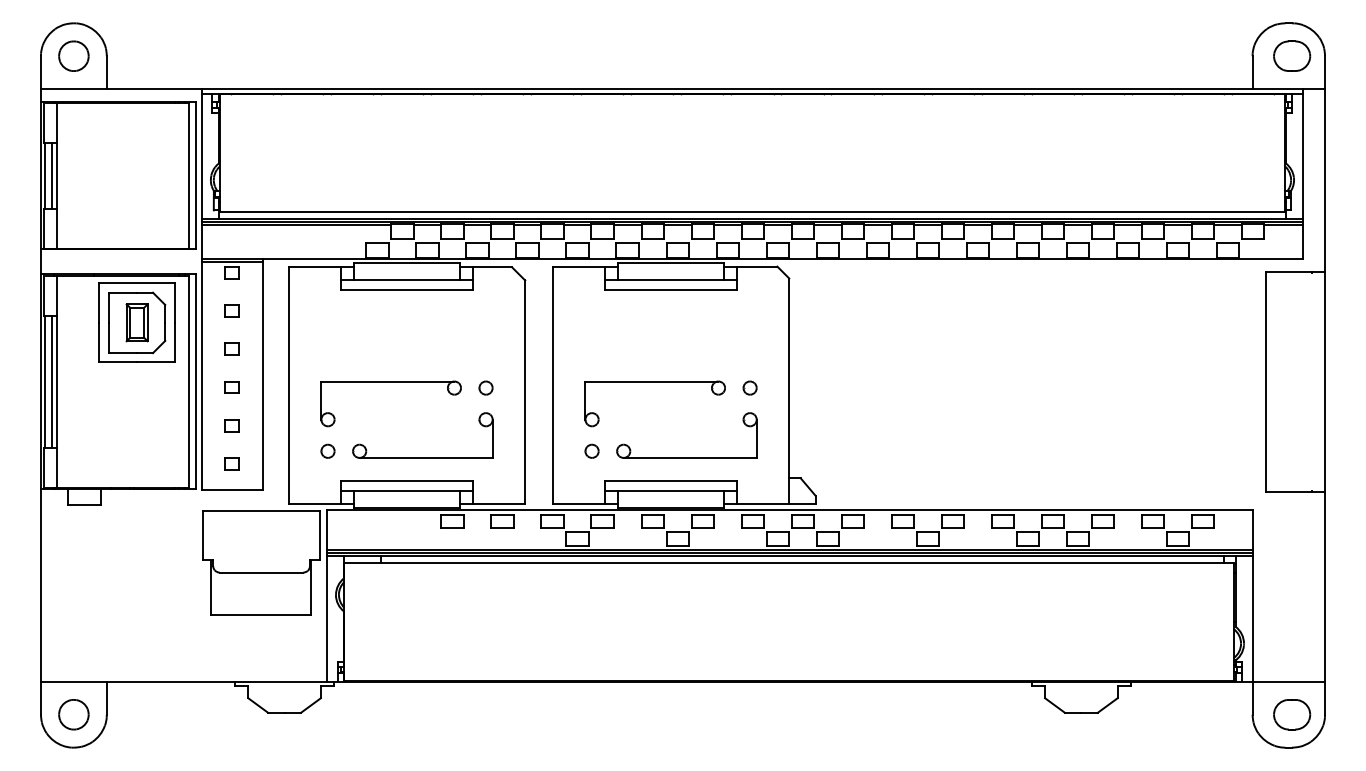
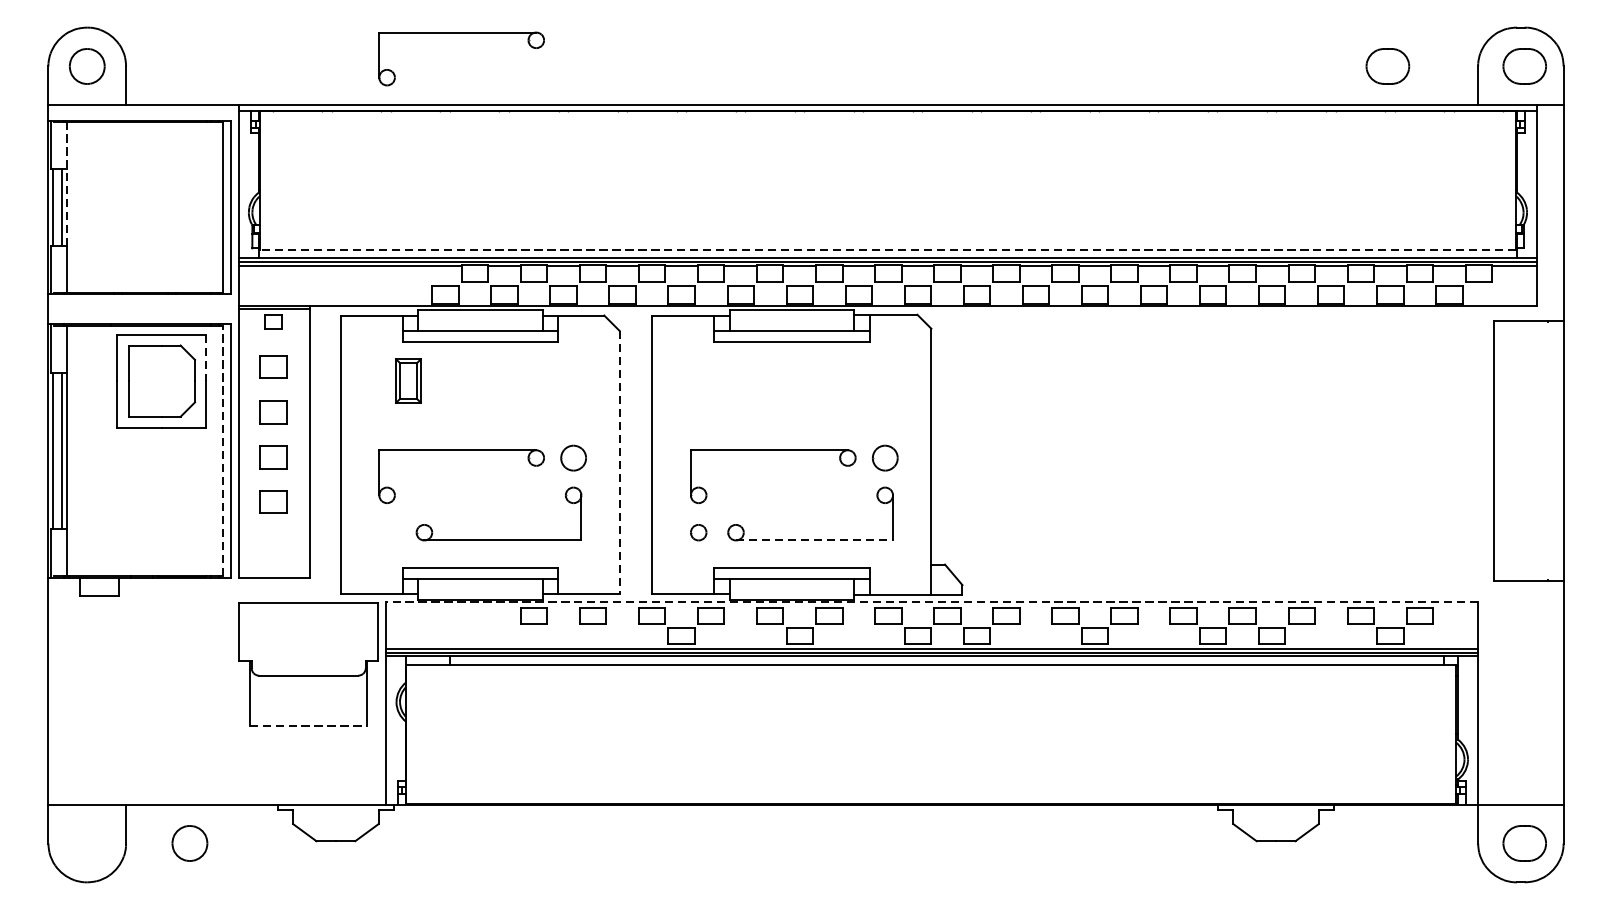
part: (390, 28) -> (460, 33), added
part: (1176, 55) -> (1388, 65), added
line: (56, 155) -> (66, 183), solid -> dashed
line: (751, 211) -> (886, 249), solid -> dashed
line: (174, 303) -> (205, 358), solid -> dashed
part: (231, 310) -> (273, 366), size x1.6
part: (136, 322) -> (407, 380), moved
part: (231, 348) -> (273, 411), size x1.6
line: (189, 381) -> (223, 450), solid -> dashed
part: (231, 387) -> (273, 457), size x1.6
part: (485, 387) -> (572, 457), size x1.6
part: (749, 387) -> (884, 457), size x1.6
line: (525, 392) -> (620, 463), solid -> dashed
part: (231, 425) -> (273, 502), size x1.6
part: (327, 450) -> (386, 531), removed
line: (690, 457) -> (814, 539), solid -> dashed
part: (231, 463) -> (273, 547), removed
line: (789, 509) -> (931, 601), solid -> dashed
line: (261, 615) -> (308, 726), solid -> dashed
part: (73, 714) -> (189, 843), moved

